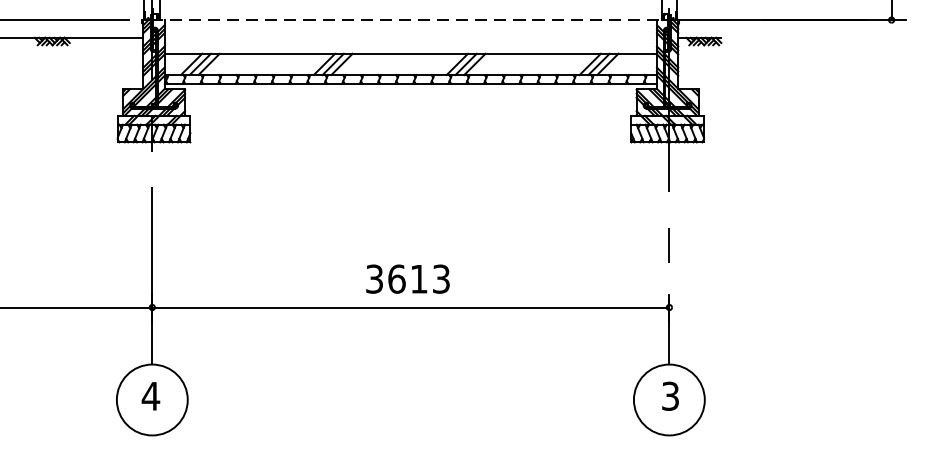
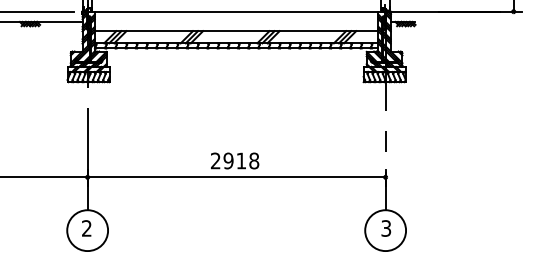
line: (410, 19) -> (236, 11), dashed -> solid
text: (408, 278) -> (235, 160), 3613 -> 2918
text: (150, 396) -> (86, 228), 4 -> 2

